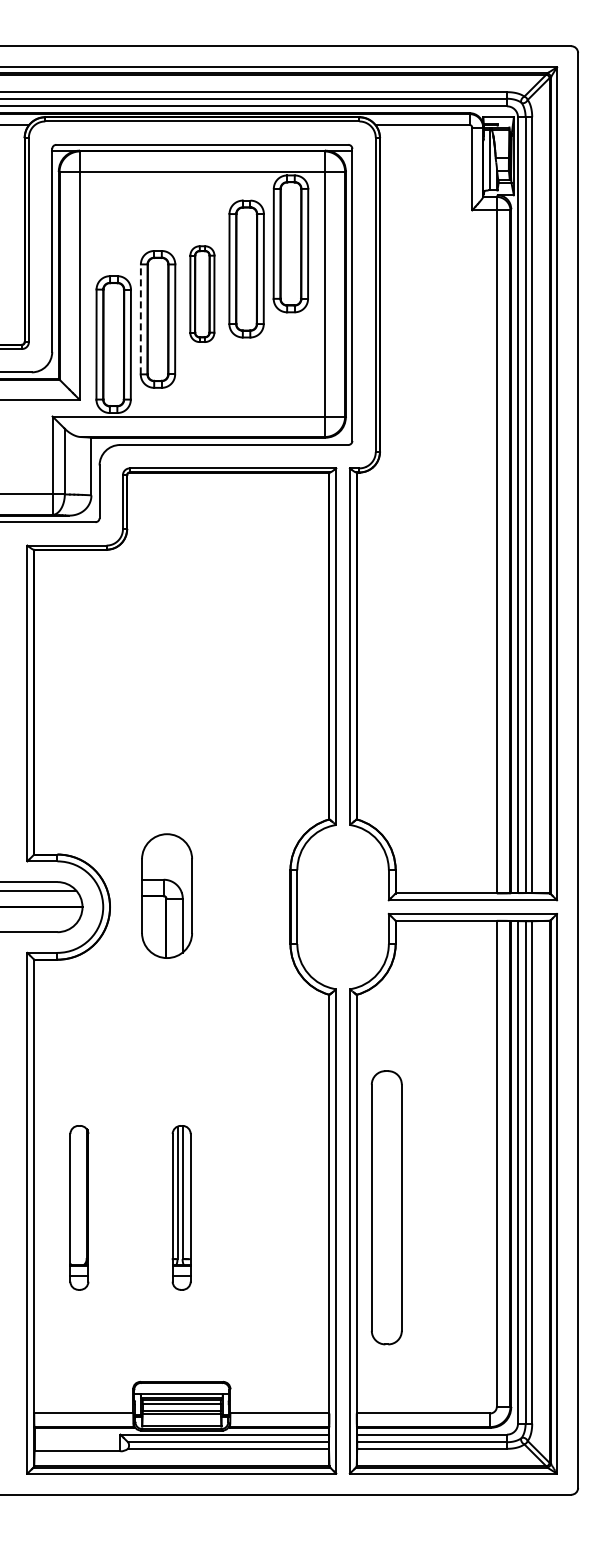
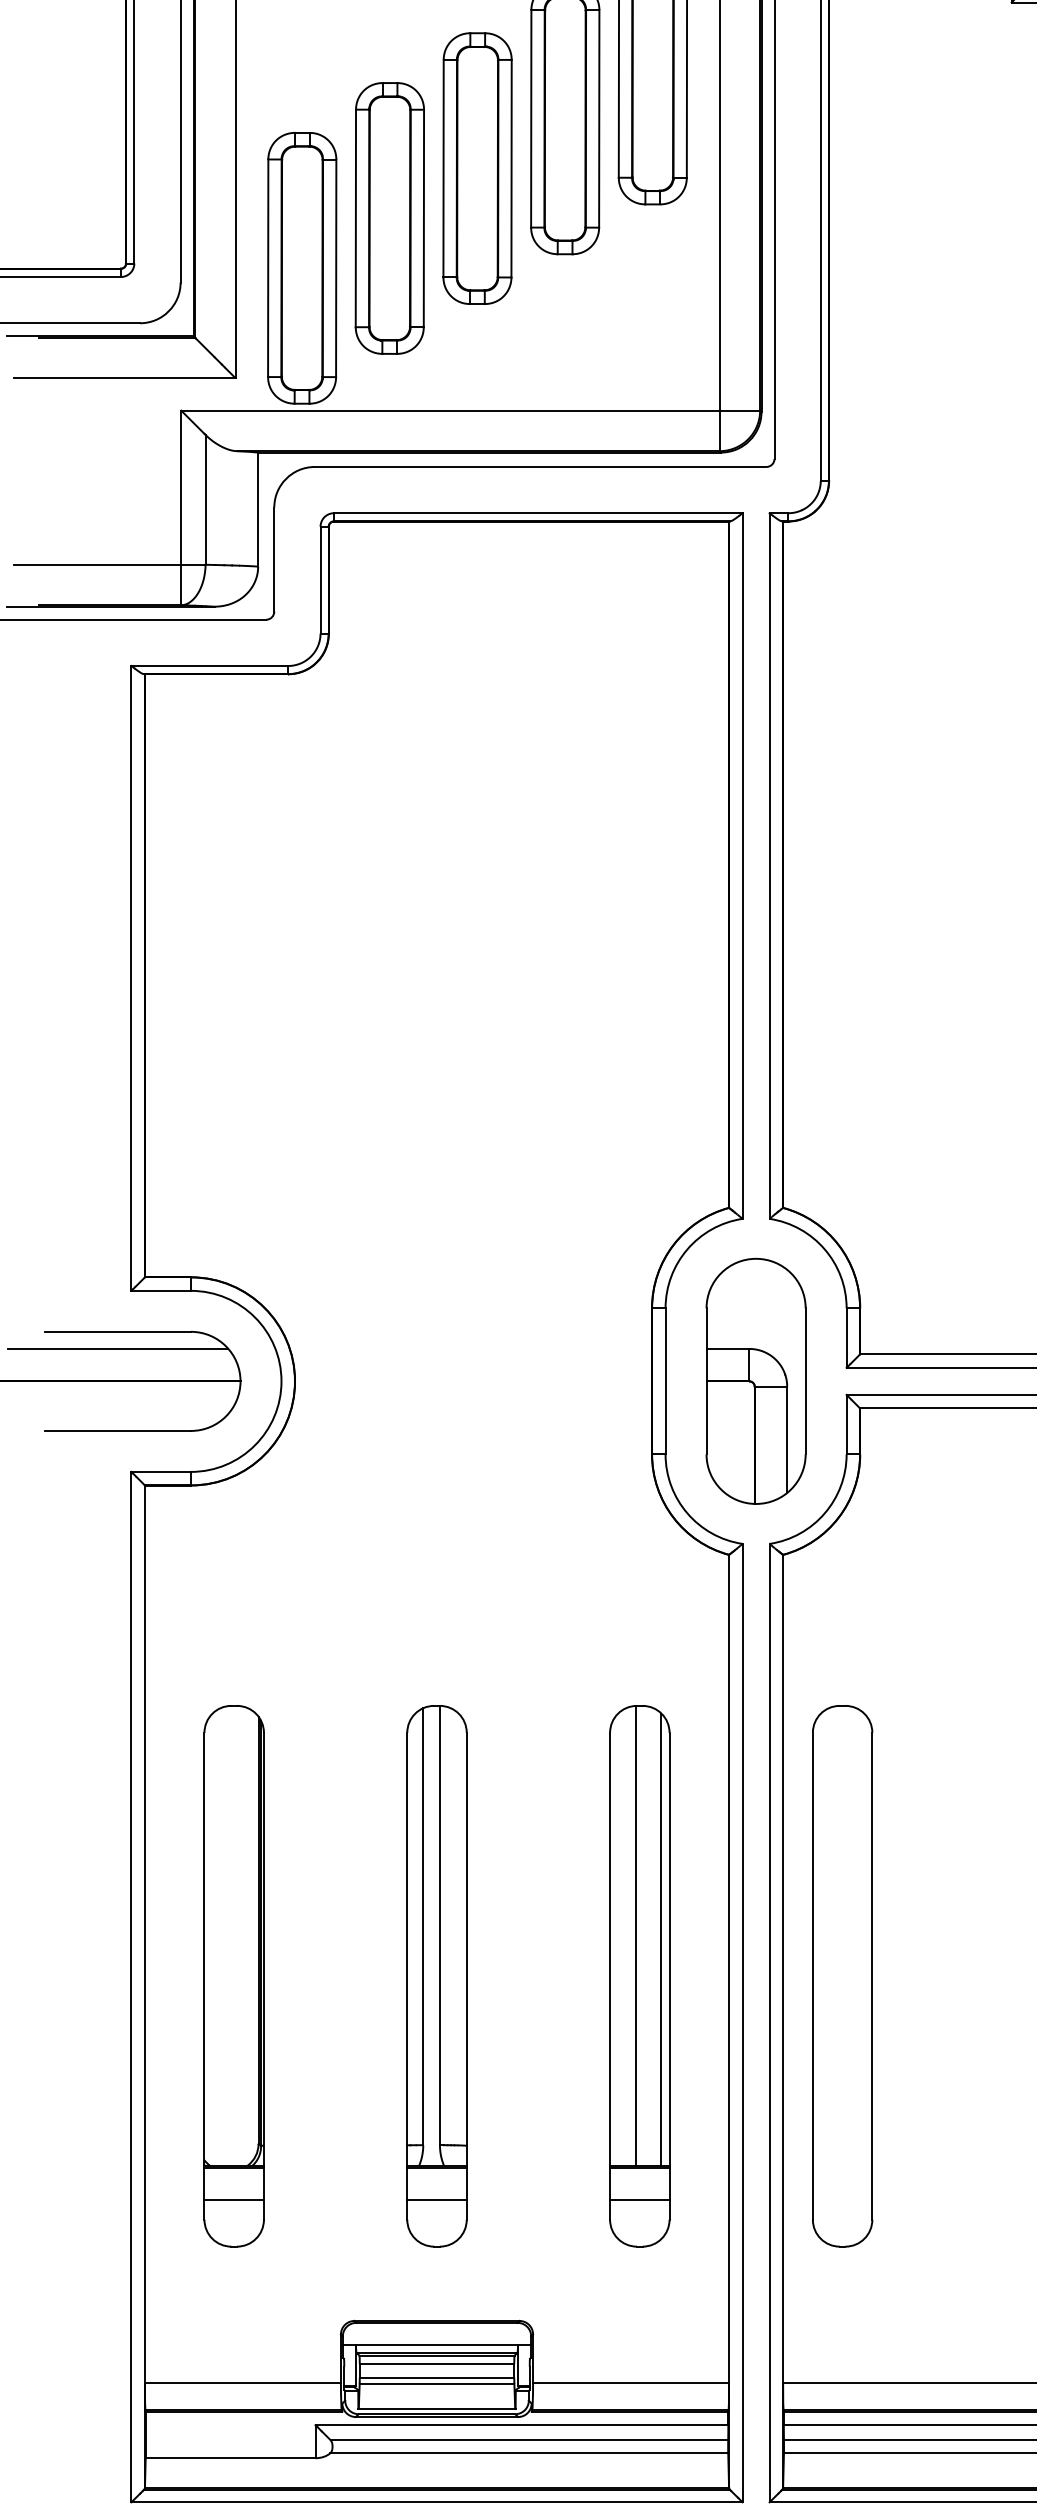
part: (202, 293) -> (477, 167), size x1.43
line: (140, 319) -> (355, 218), dashed -> solid
part: (166, 895) -> (754, 1380), moved
part: (79, 1207) -> (234, 1975), size x1.67
part: (181, 1207) -> (436, 1975), size x1.67
part: (284, 1207) -> (640, 1975), added

